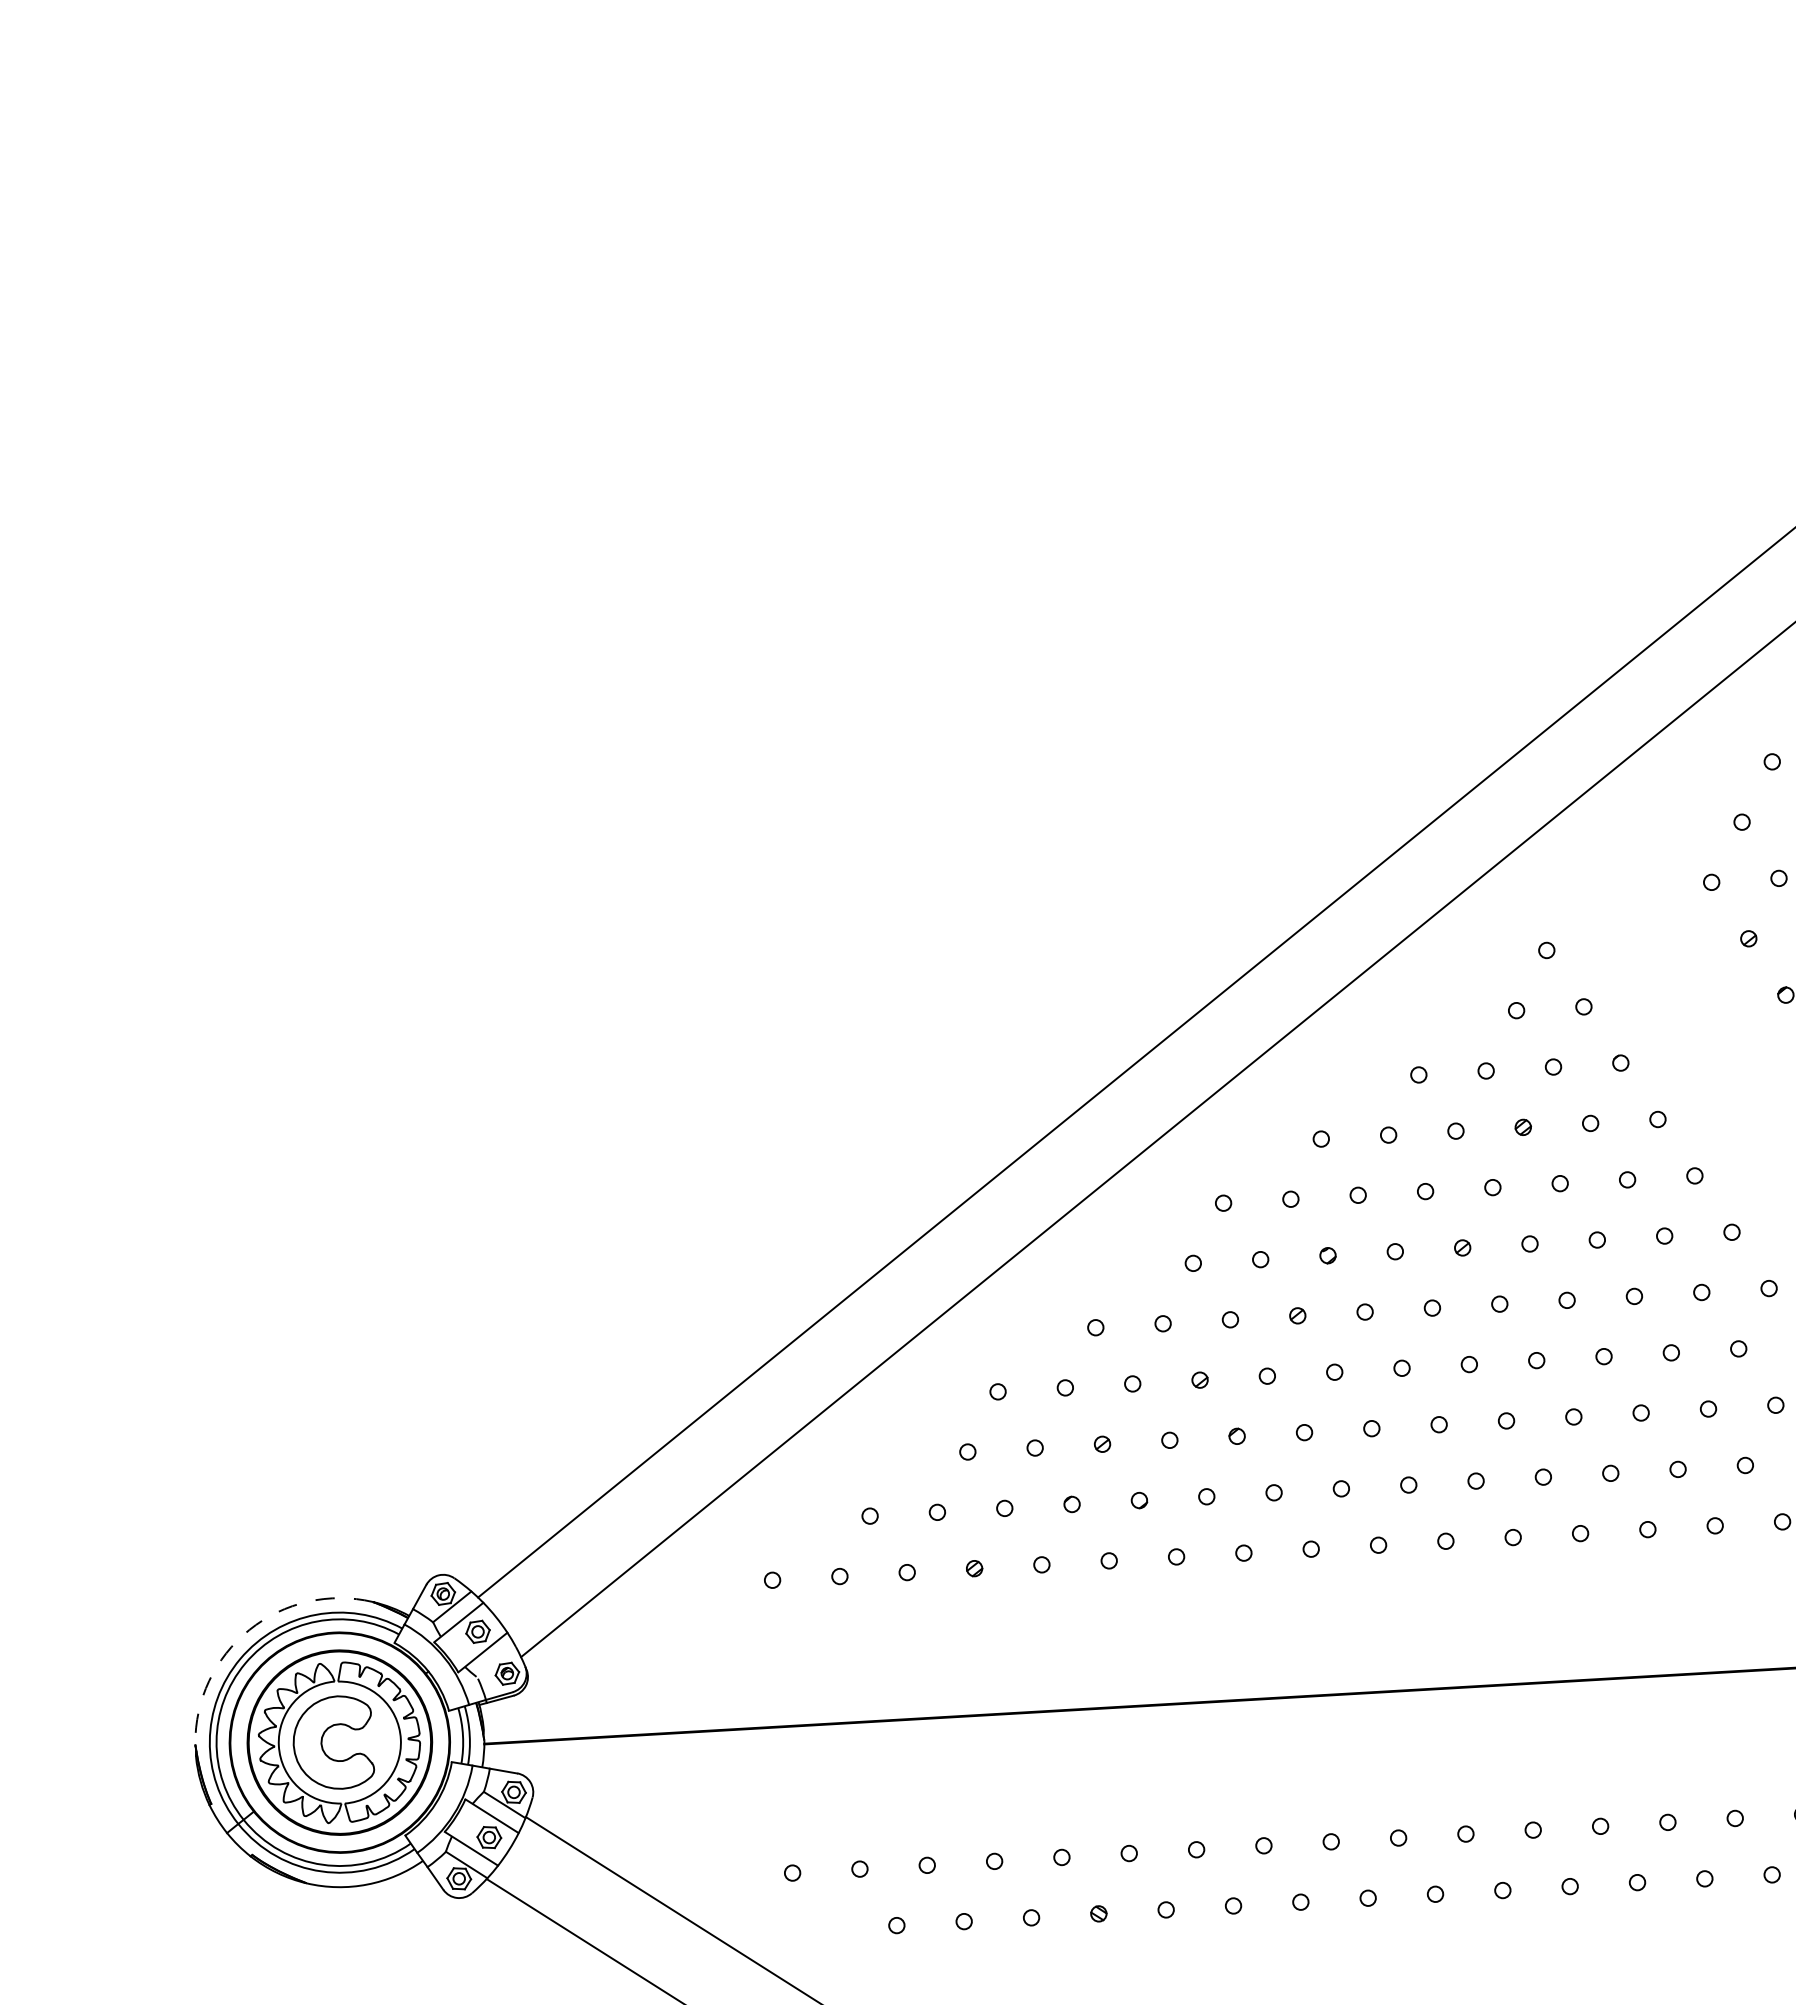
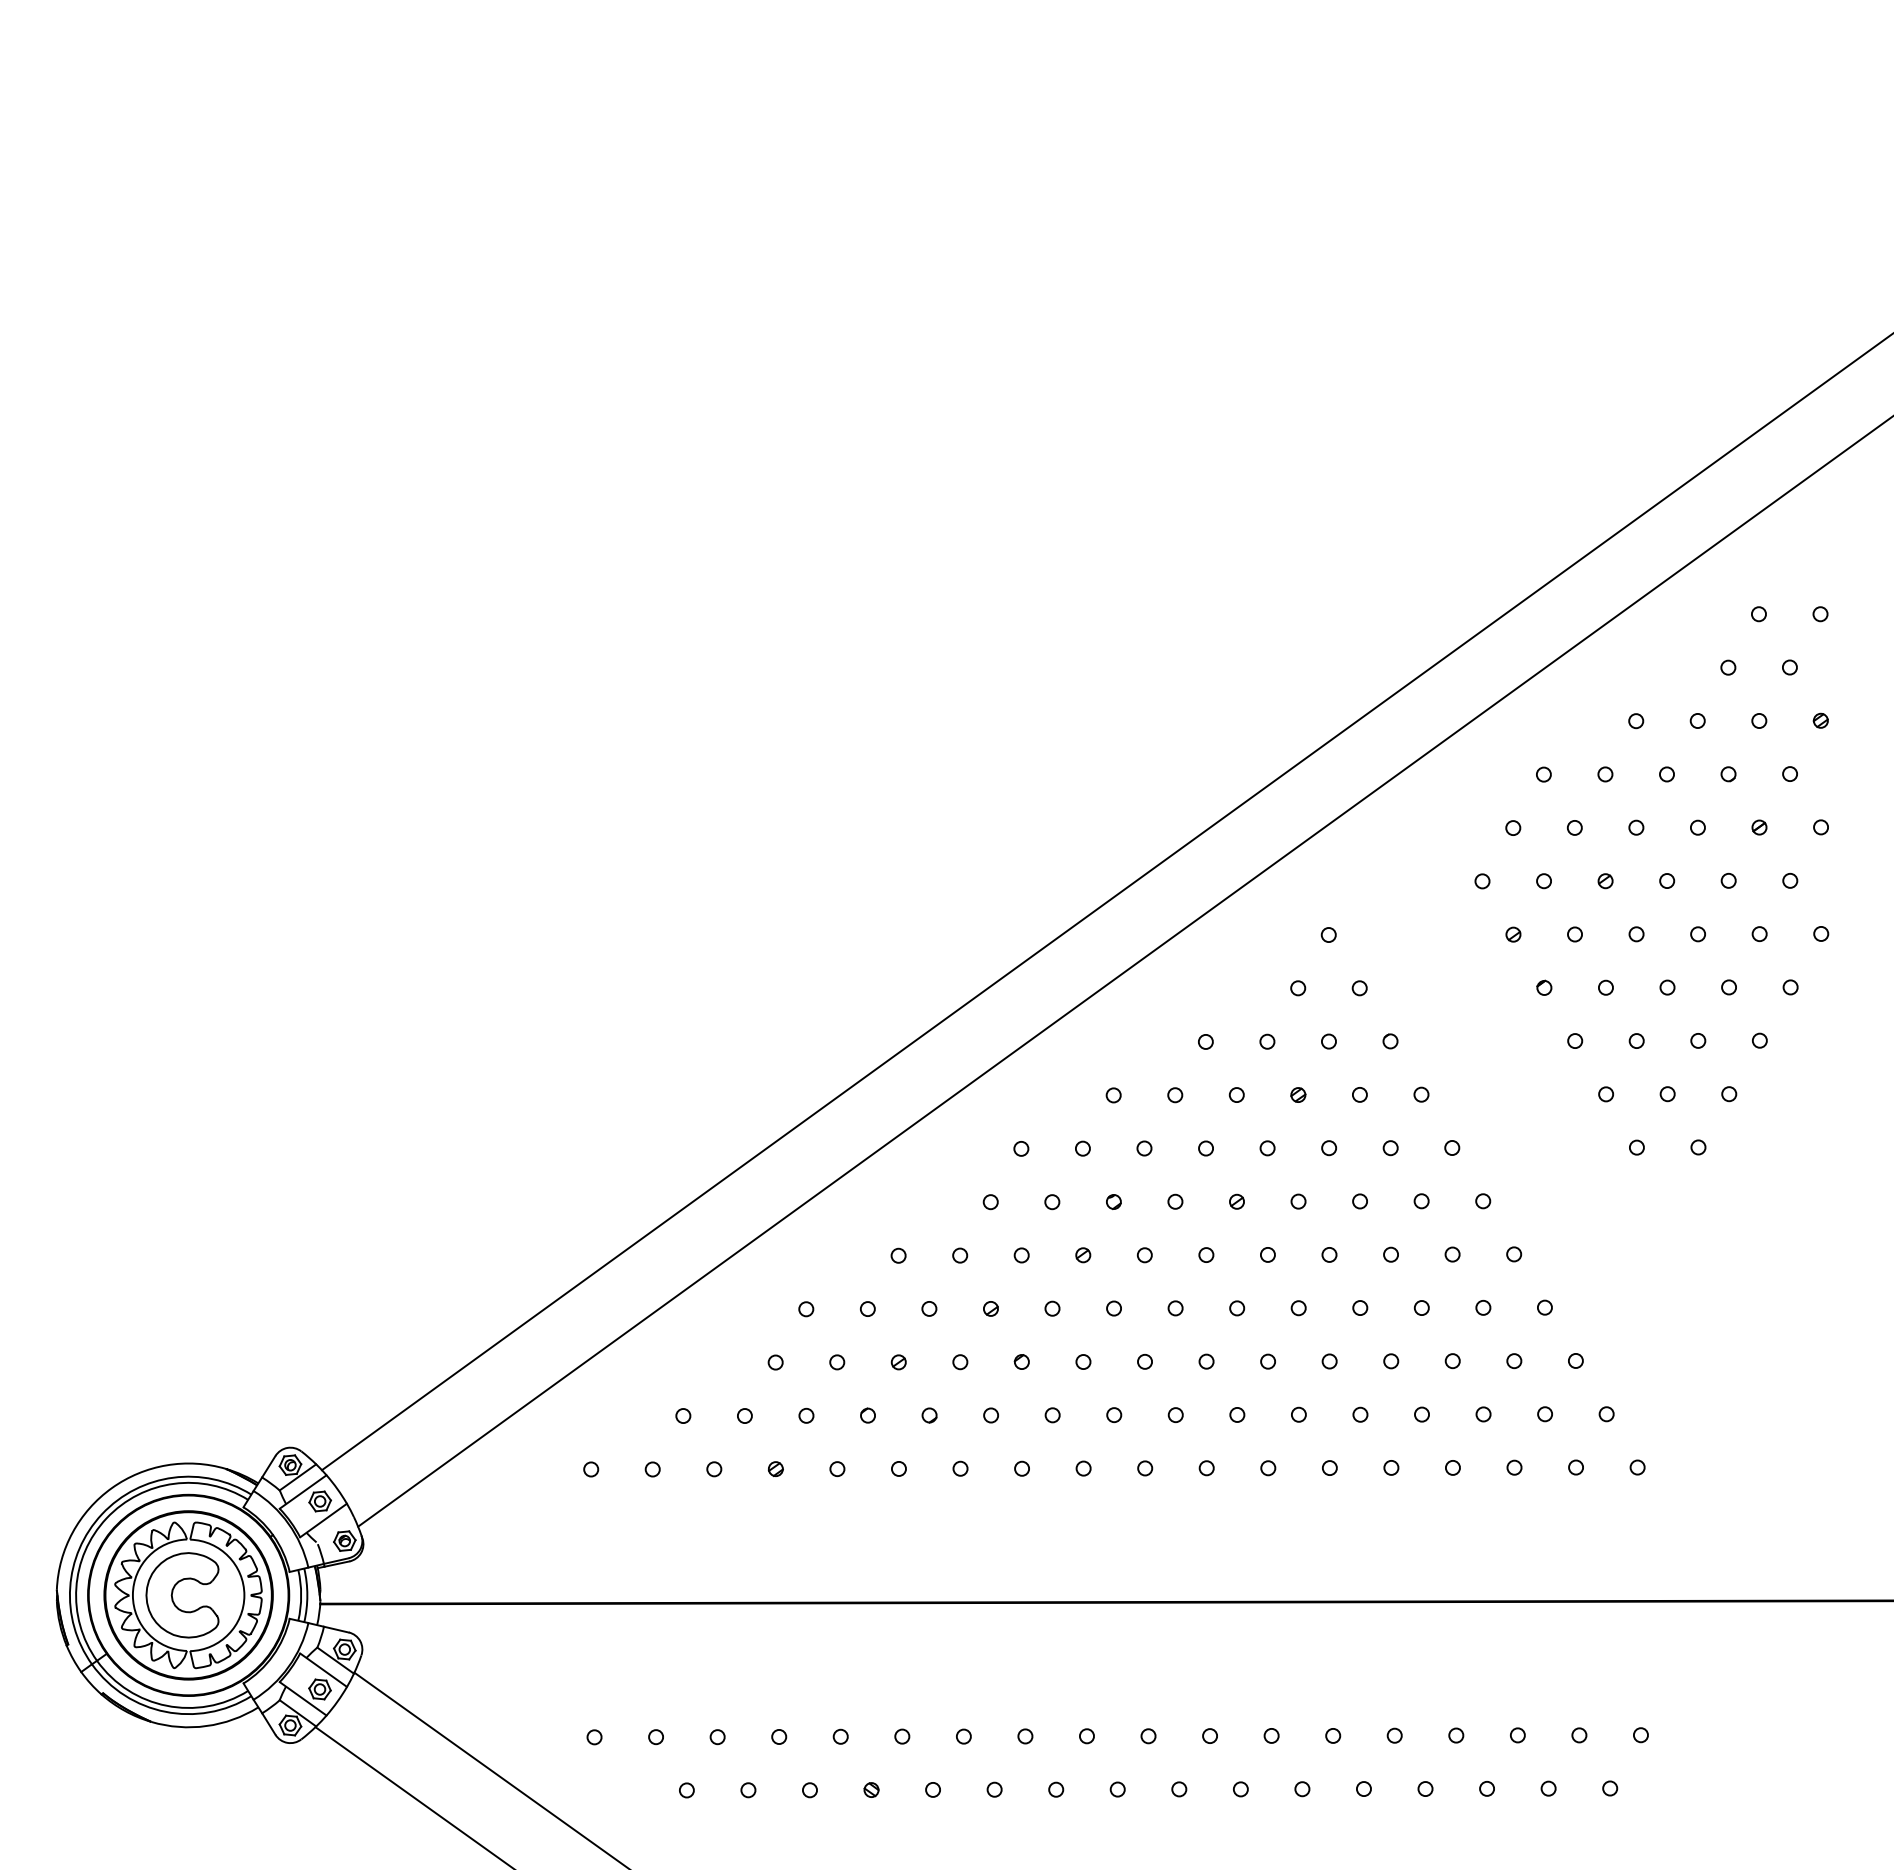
arc: (248, 1630) -> (111, 1488), dashed -> solid

